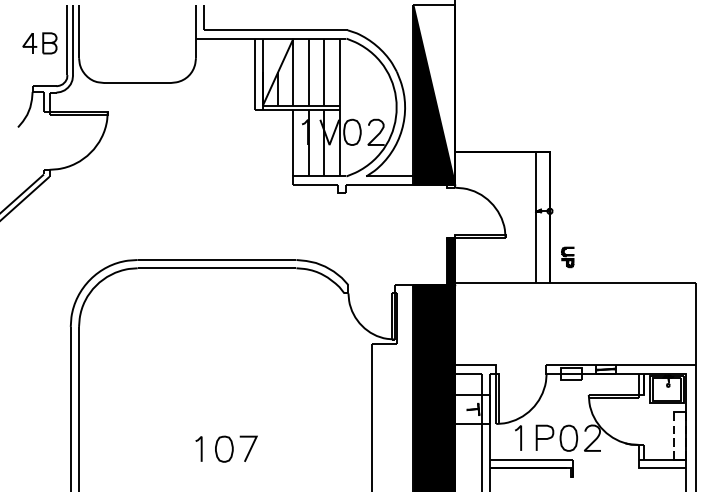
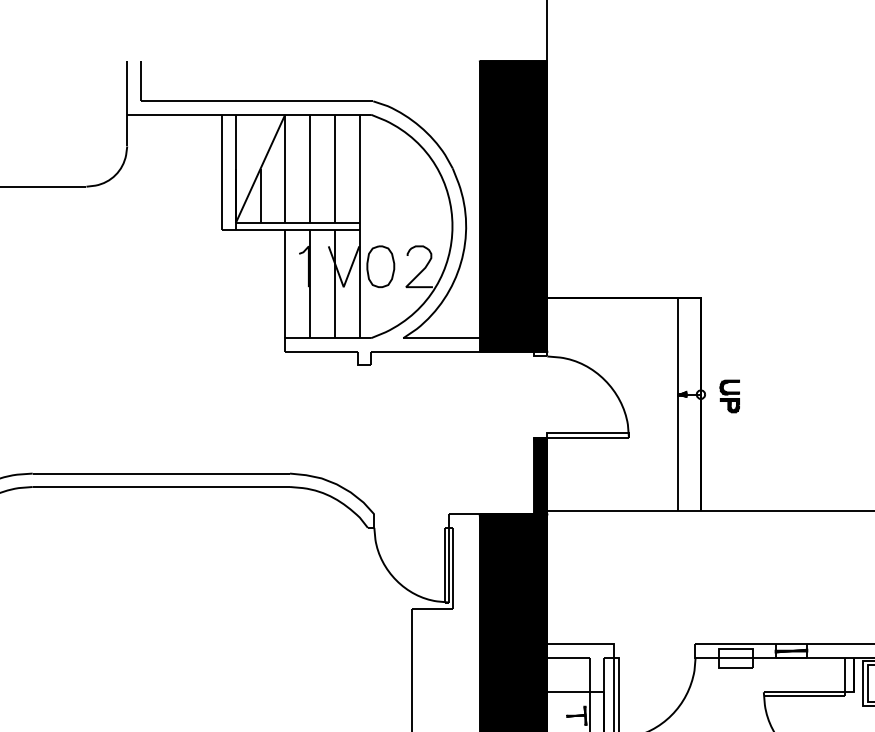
fill: (434, 94) -> (513, 205), added
part: (567, 257) -> (729, 396), moved

